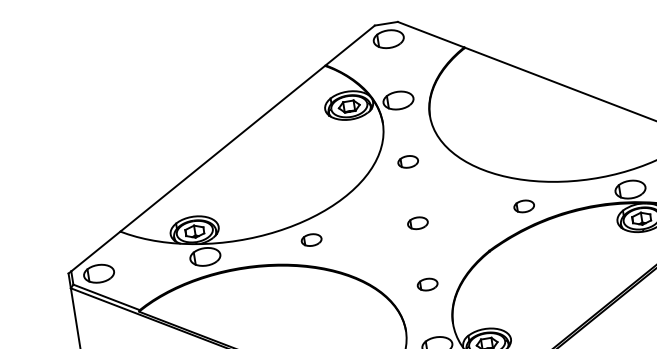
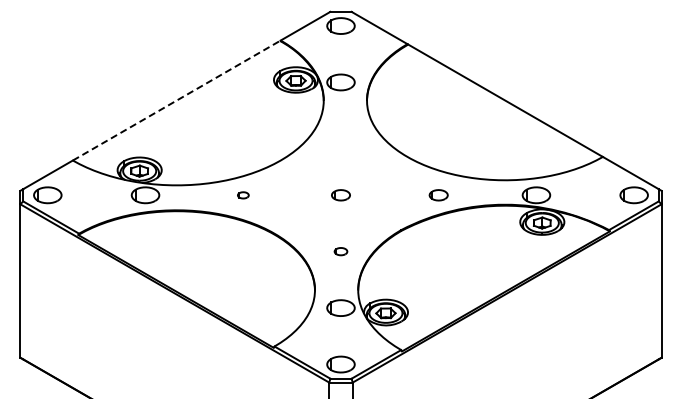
line: (222, 148) -> (176, 100), solid -> dashed
part: (407, 161) -> (340, 138), removed
part: (311, 240) -> (243, 195), size x0.6
part: (427, 284) -> (340, 251), size x0.7

